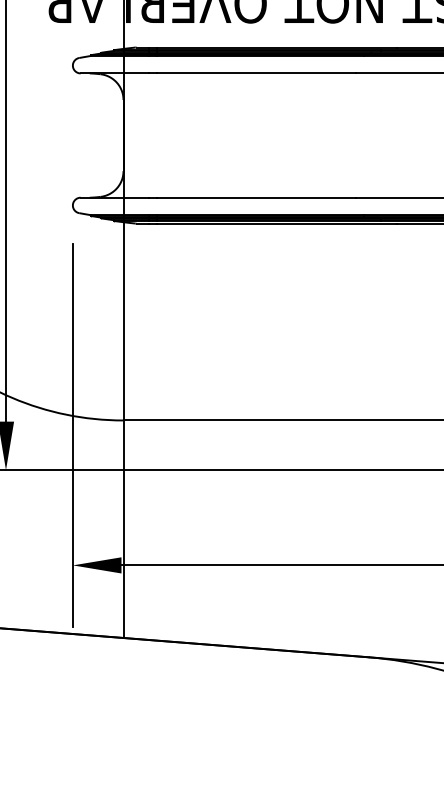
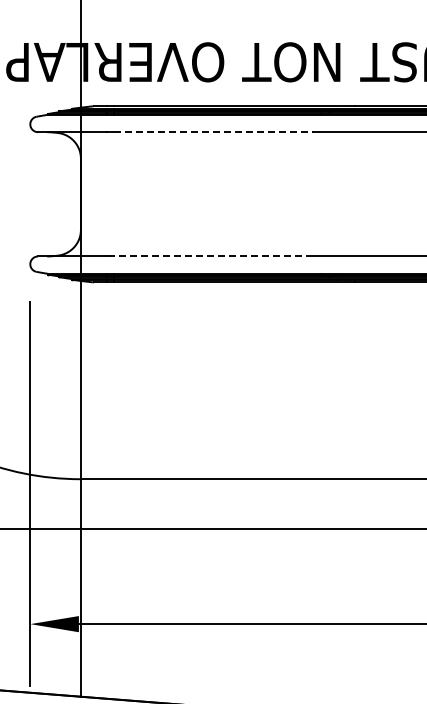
line: (257, 73) -> (214, 132), solid -> dashed
line: (256, 197) -> (213, 256), solid -> dashed

